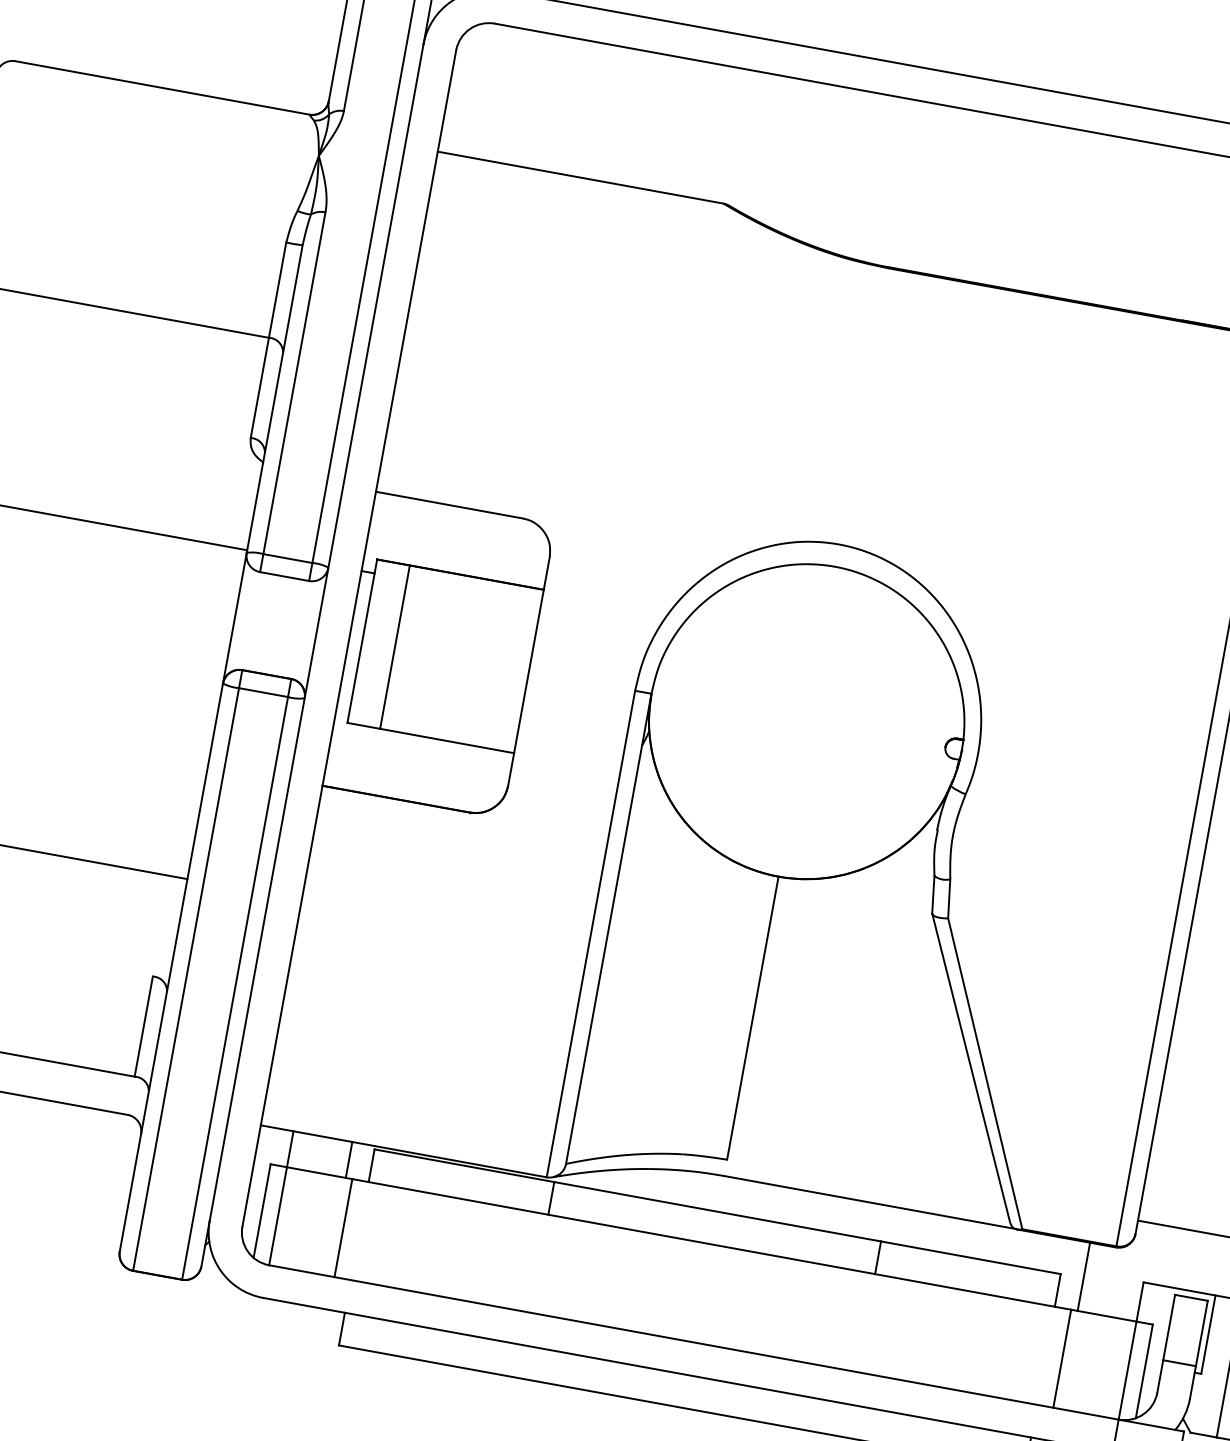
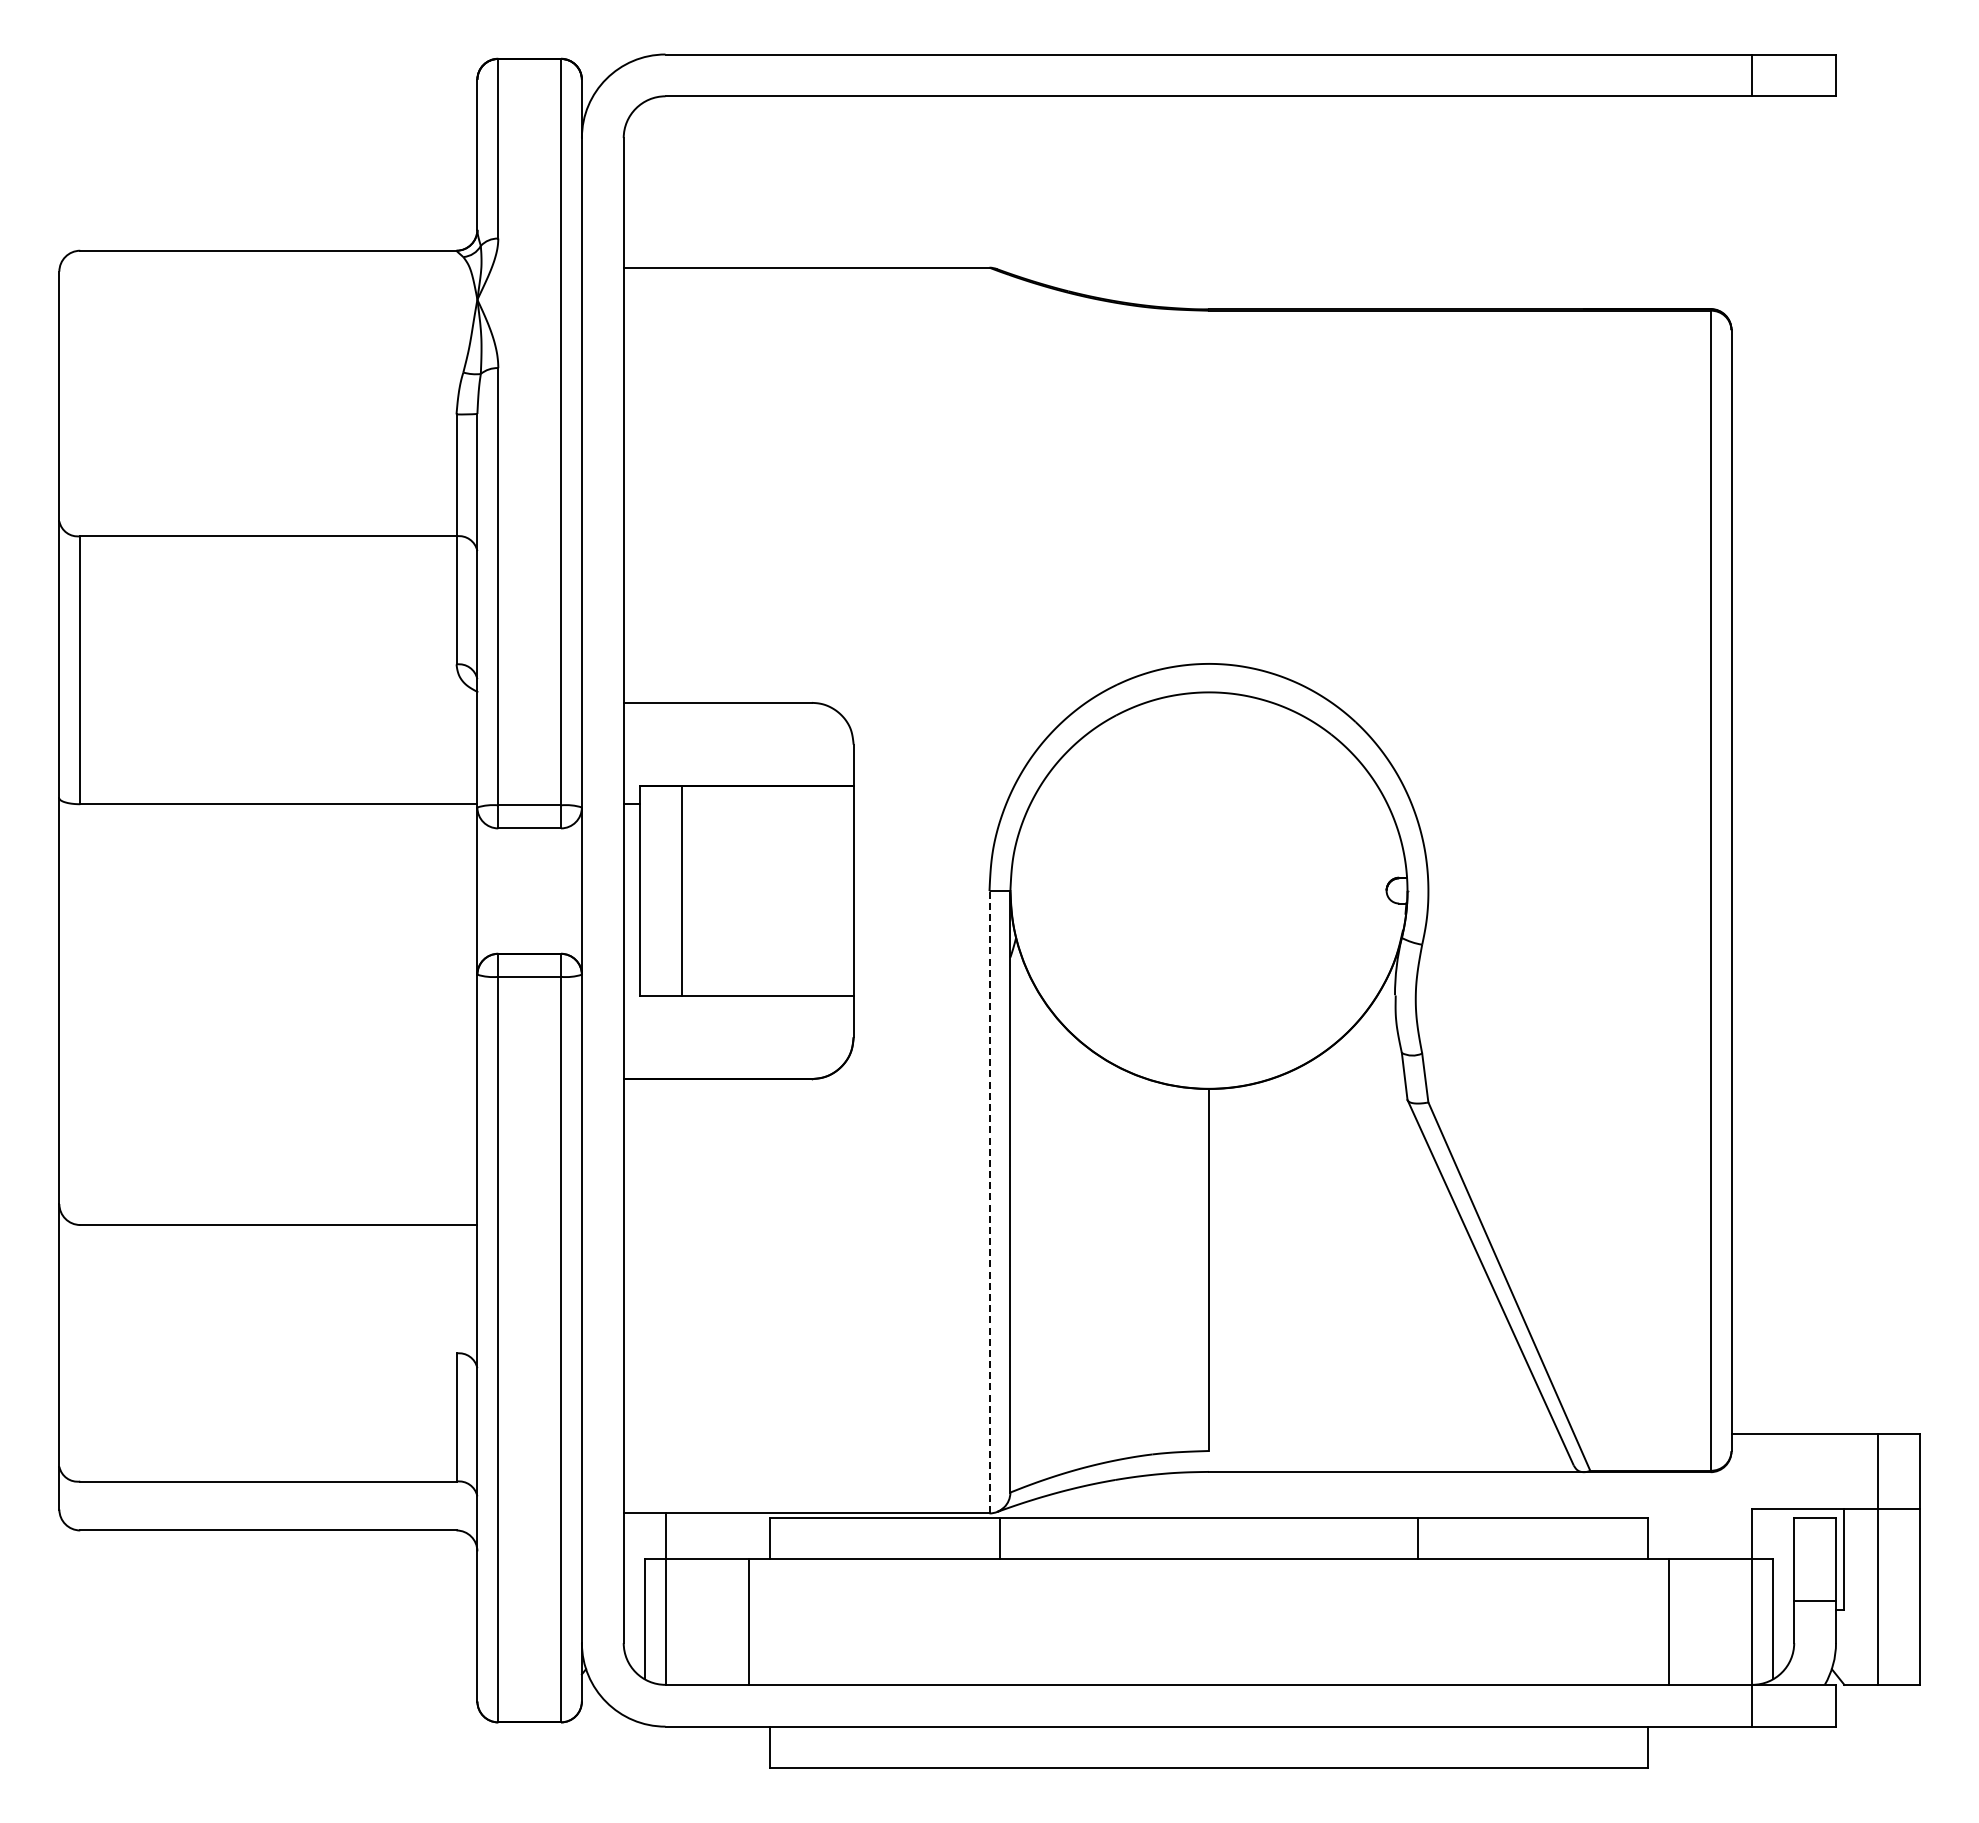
line: (591, 933) -> (989, 1201), solid -> dashed
line: (348, 1159) -> (740, 1536), removed
line: (1084, 1276) -> (1677, 1515), removed

